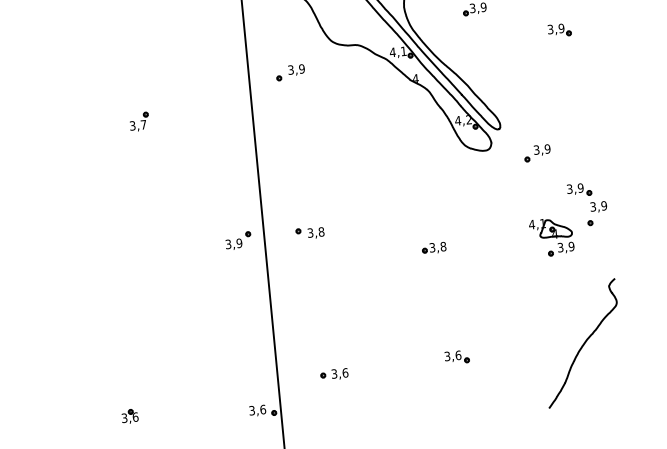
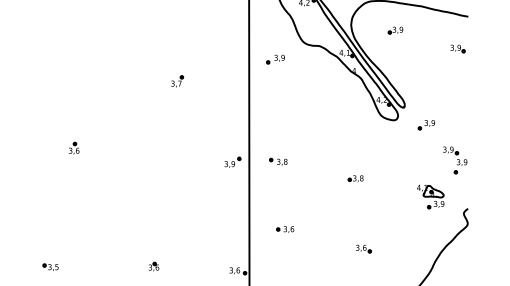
part: (558, 29) -> (457, 48), moved
part: (551, 236) -> (430, 196), moved
part: (334, 374) -> (285, 229), moved

